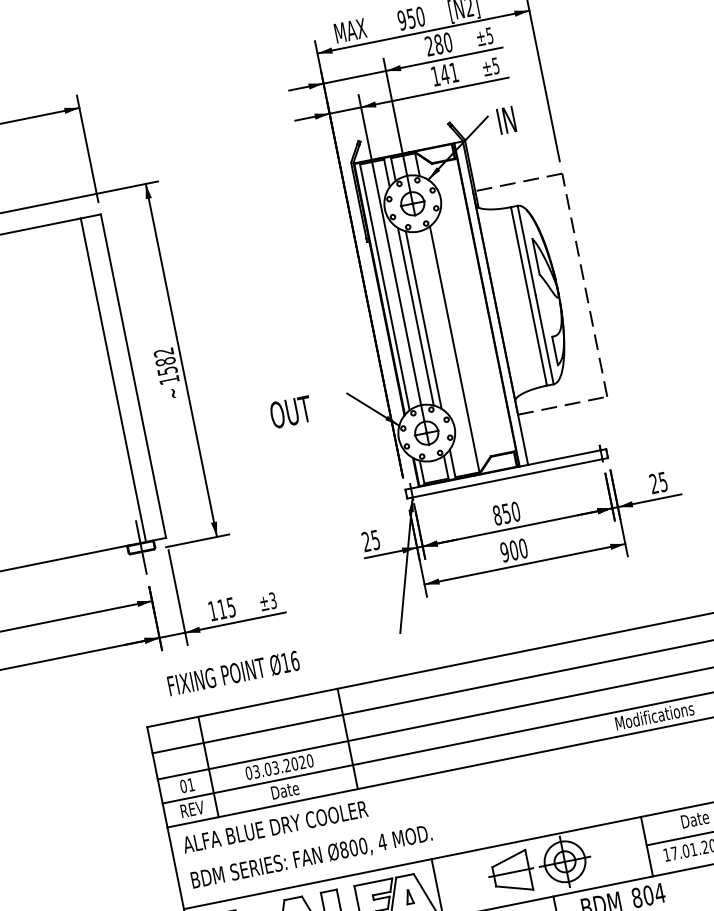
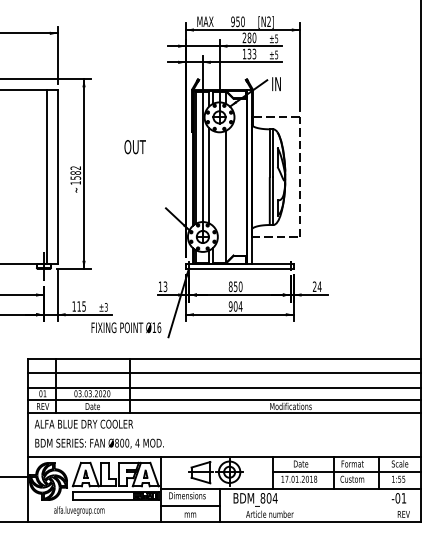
text: (448, 72) -> (251, 53), 141 -> 133
line: (424, 320) -> (213, 178), removed
text: (289, 413) -> (134, 147), moved
text: (662, 481) -> (319, 286), 25 -> 24
text: (370, 540) -> (162, 286), 25 -> 13
text: (523, 548) -> (240, 306), 900 -> 904
text: (233, 672) -> (126, 327), moved

